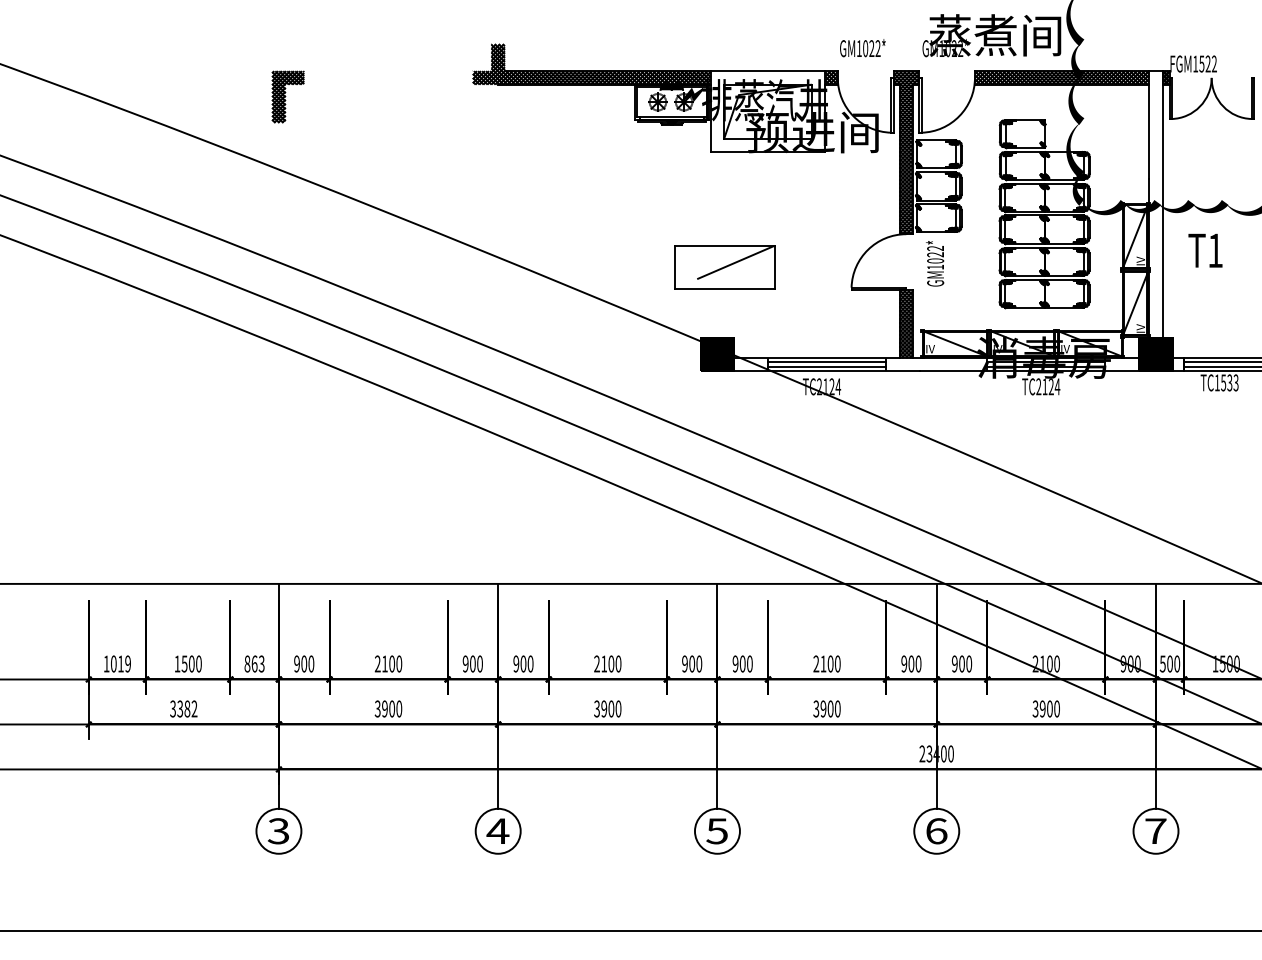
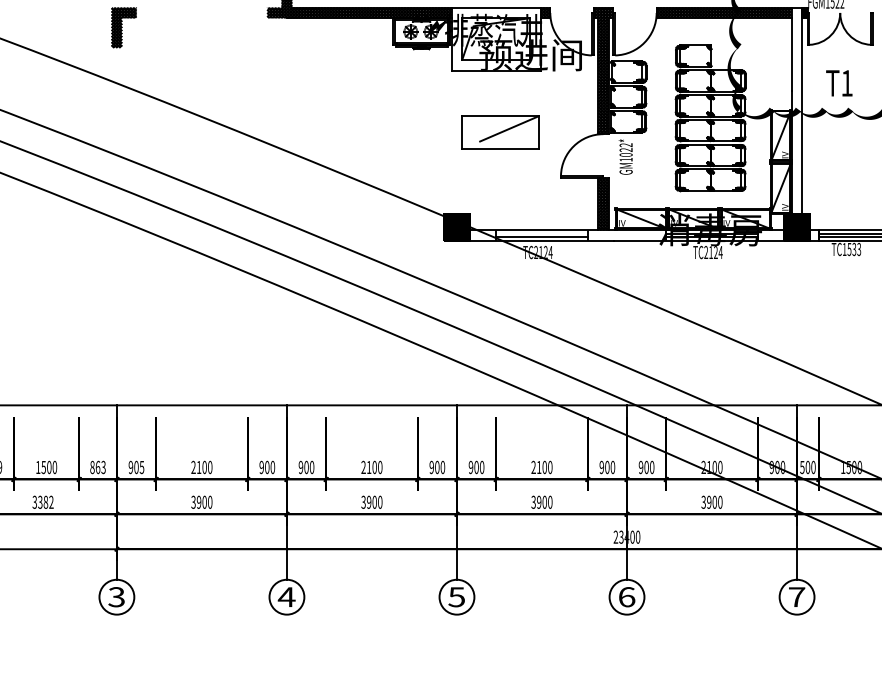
text: (1205, 250) -> (839, 83), moved
part: (724, 267) -> (500, 132), moved
line: (827, 362) -> (542, 233), removed
text: (311, 663) -> (142, 467), 900 -> 905

